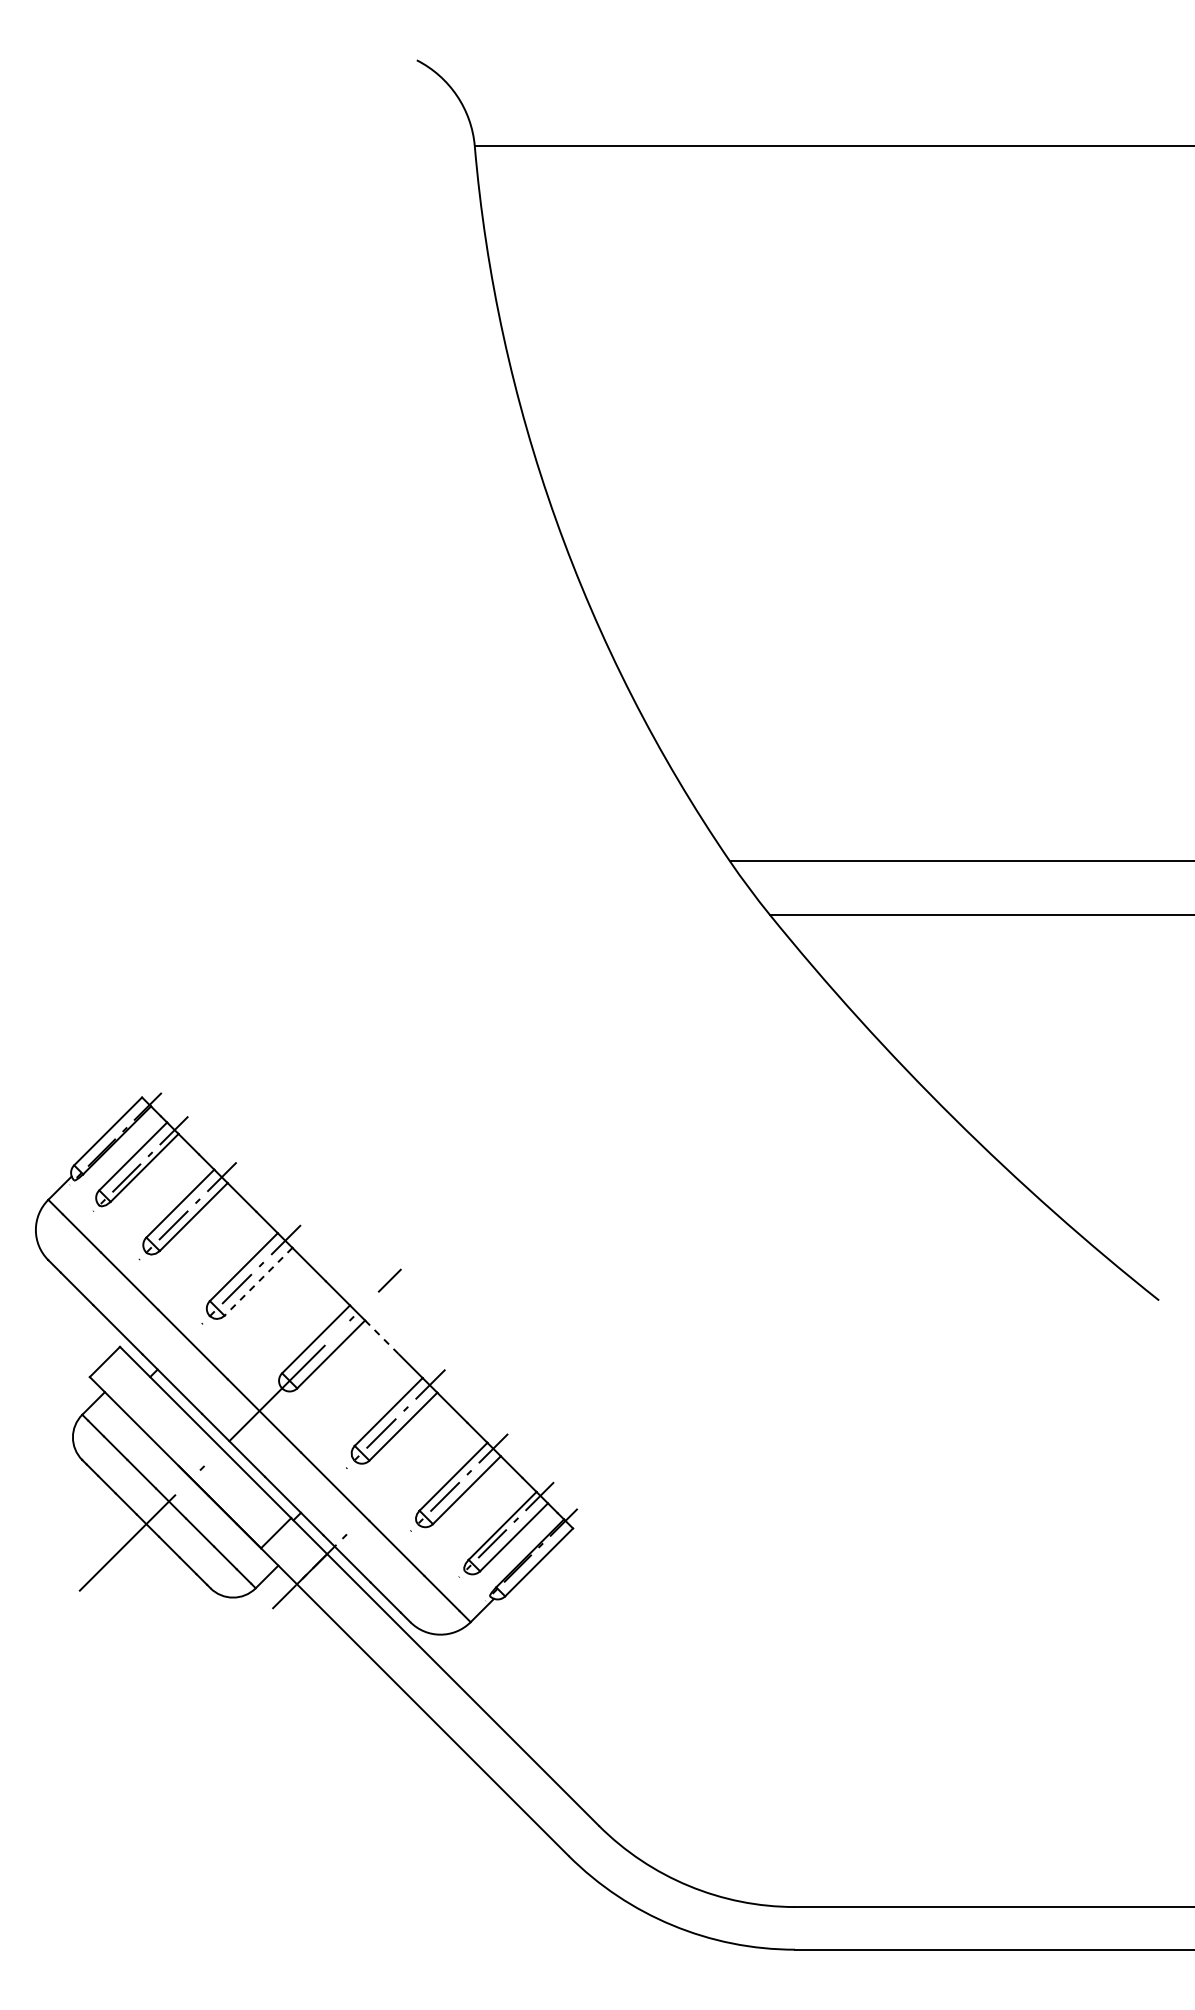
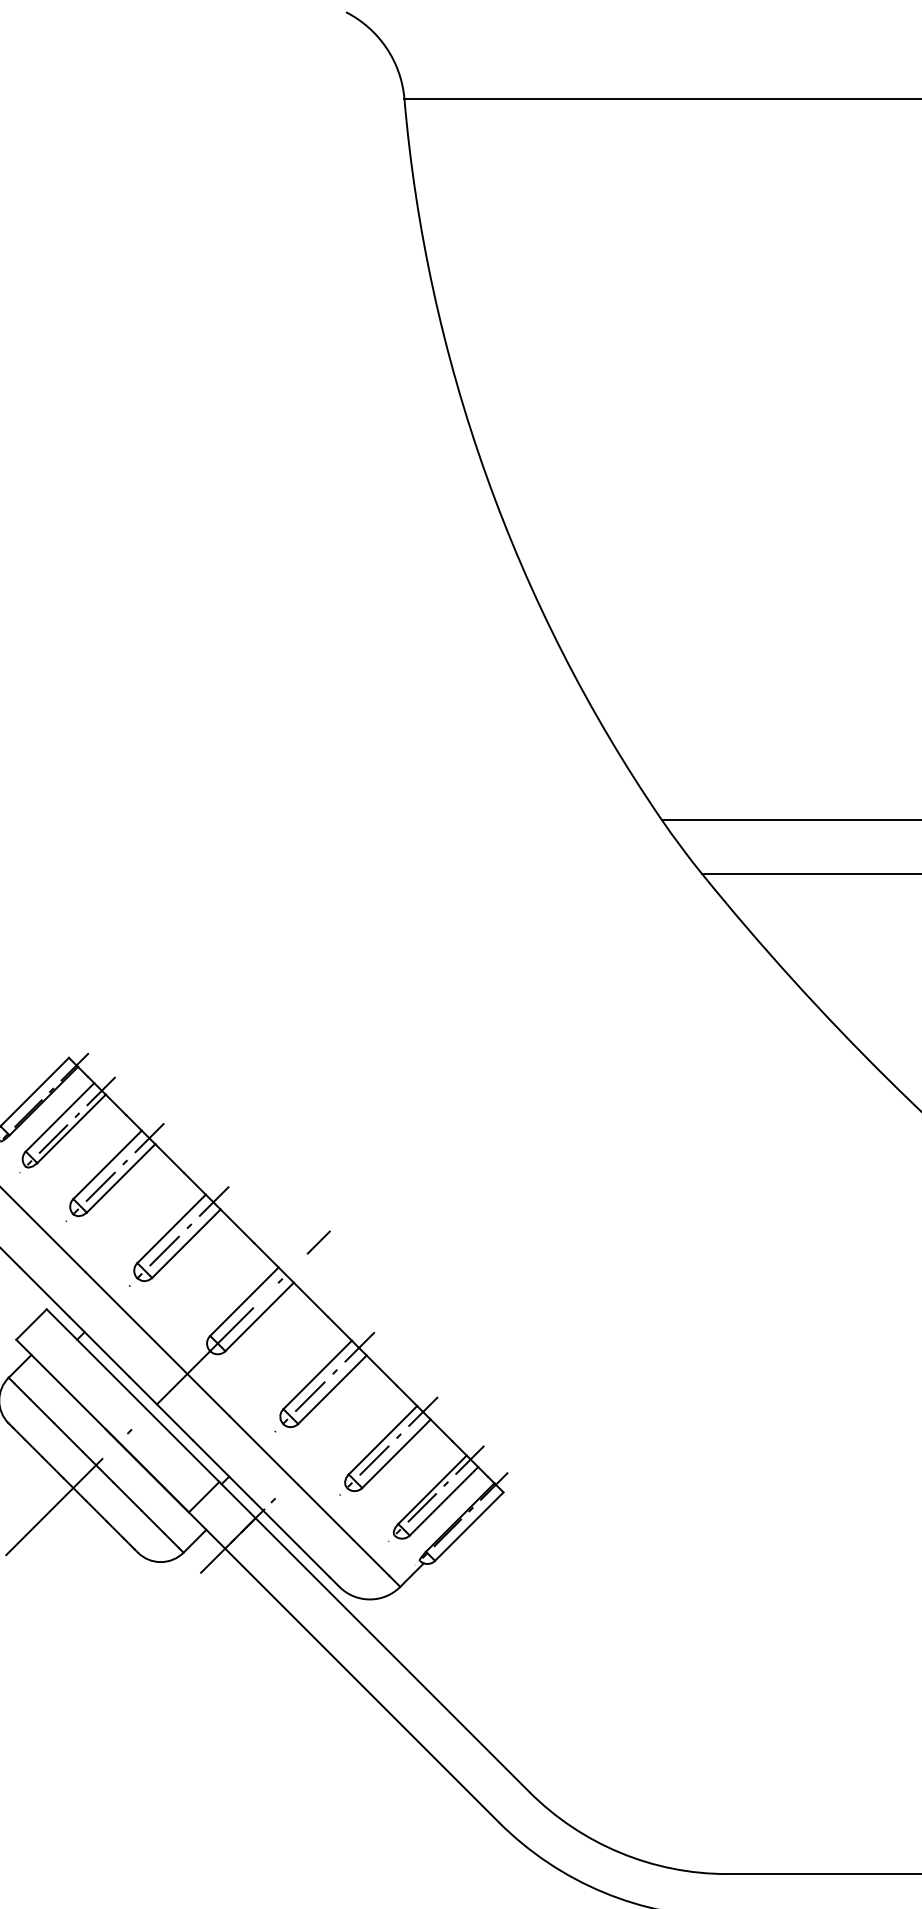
line: (258, 1281) -> (186, 1243), dashed -> solid
line: (382, 1337) -> (311, 1299), dashed -> solid

